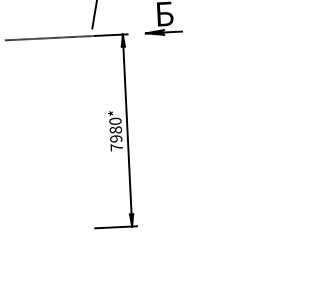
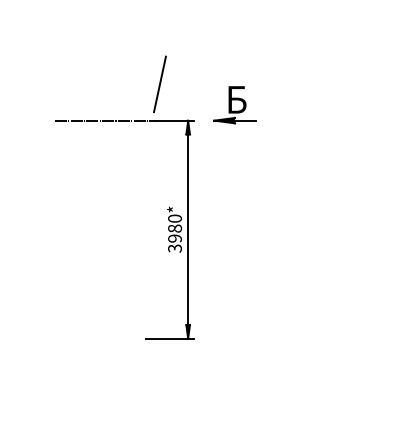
text: (117, 147) -> (175, 248), 7980* -> 3980*

